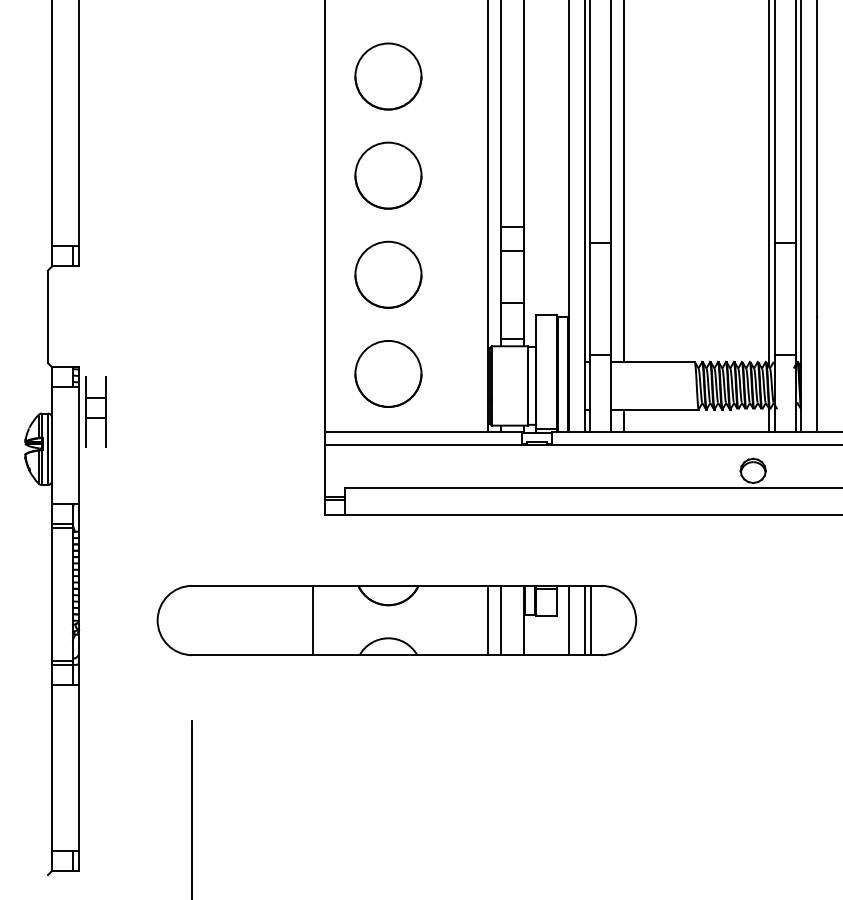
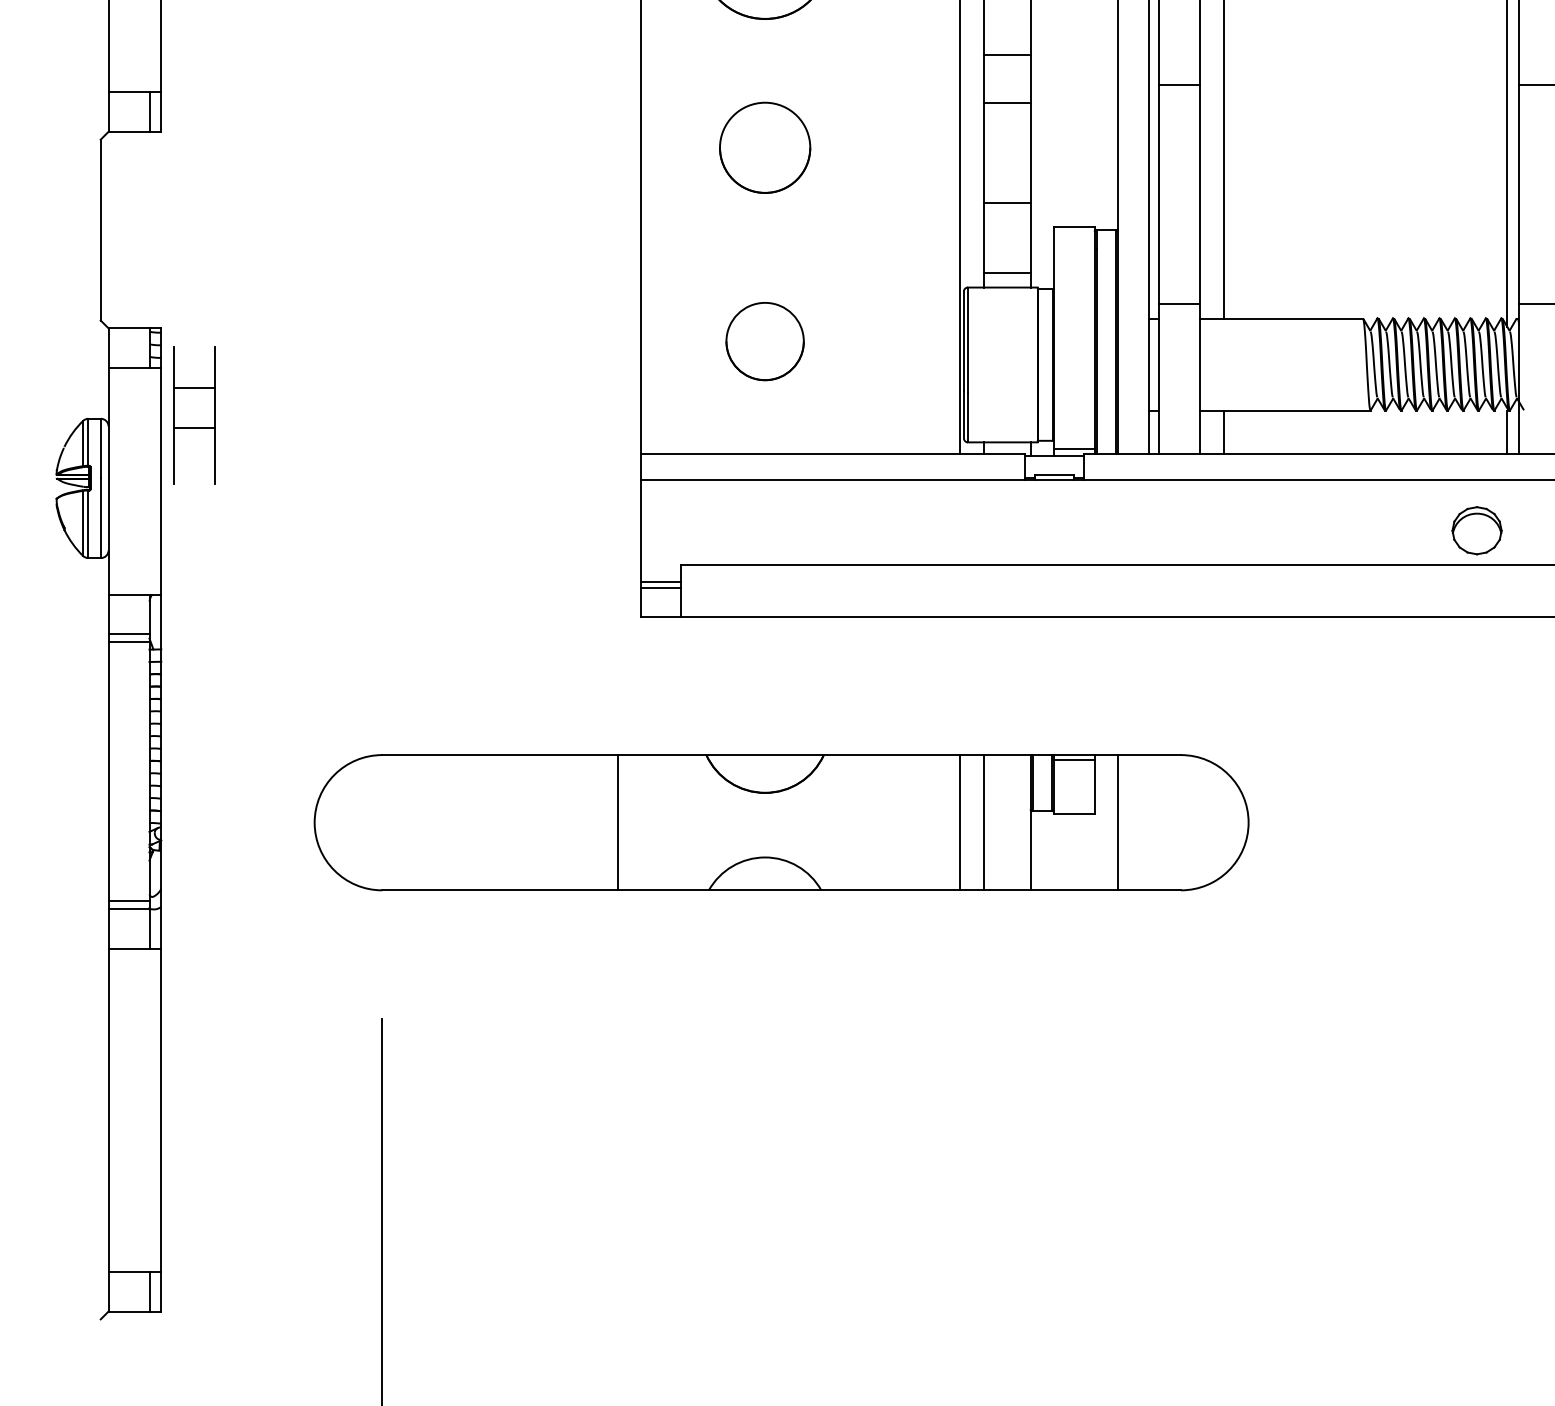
circle: (388, 274) -> (765, 147), size x0.7
circle: (388, 373) -> (765, 340), size x0.6
line: (585, 620) -> (1149, 822), removed
line: (591, 620) -> (1161, 822), removed

